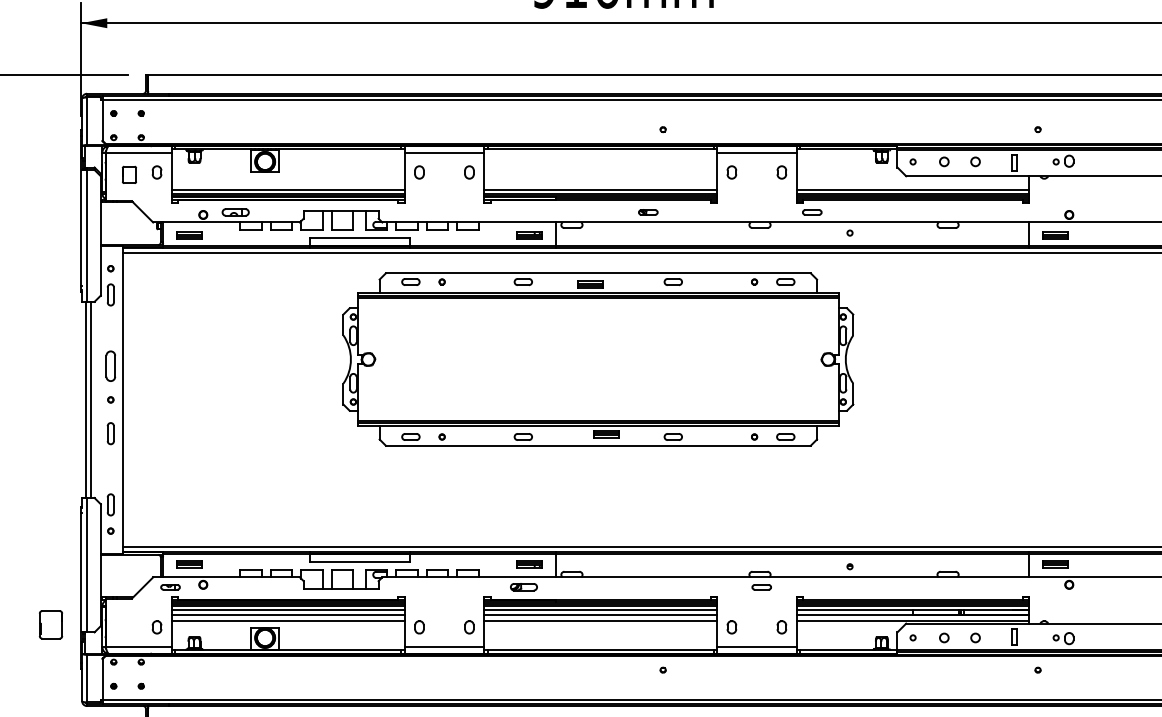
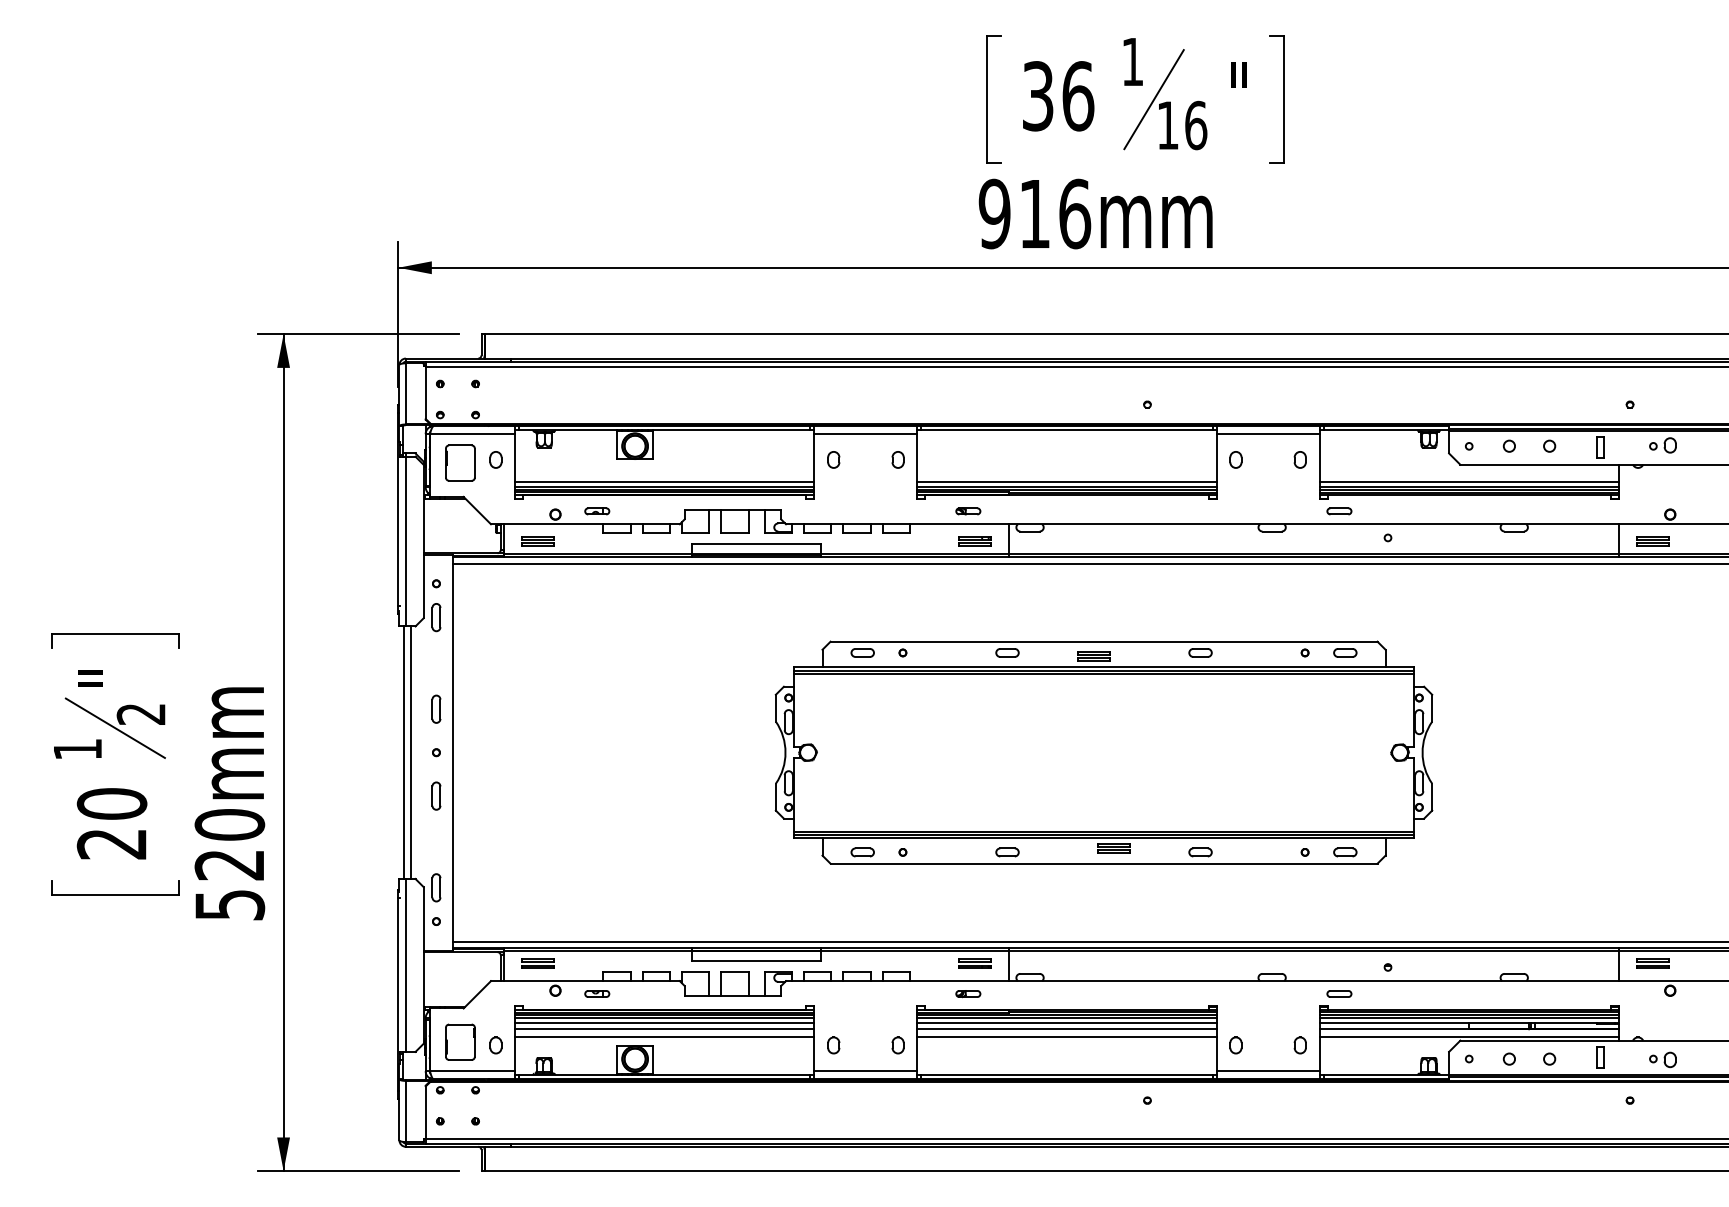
part: (129, 174) -> (460, 462), size x1.67
part: (235, 212) -> (597, 511), size x0.71
part: (648, 212) -> (968, 511), moved
part: (597, 359) -> (1103, 752), moved
part: (110, 365) -> (436, 708), size x0.71
part: (170, 586) -> (597, 993), moved
part: (761, 586) -> (1339, 993), moved
part: (524, 587) -> (968, 994), size x0.71
part: (51, 624) -> (460, 1041), moved

